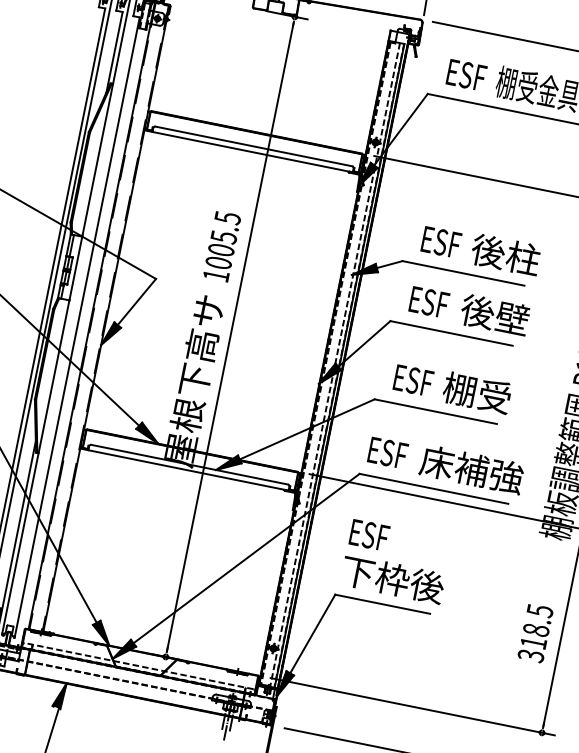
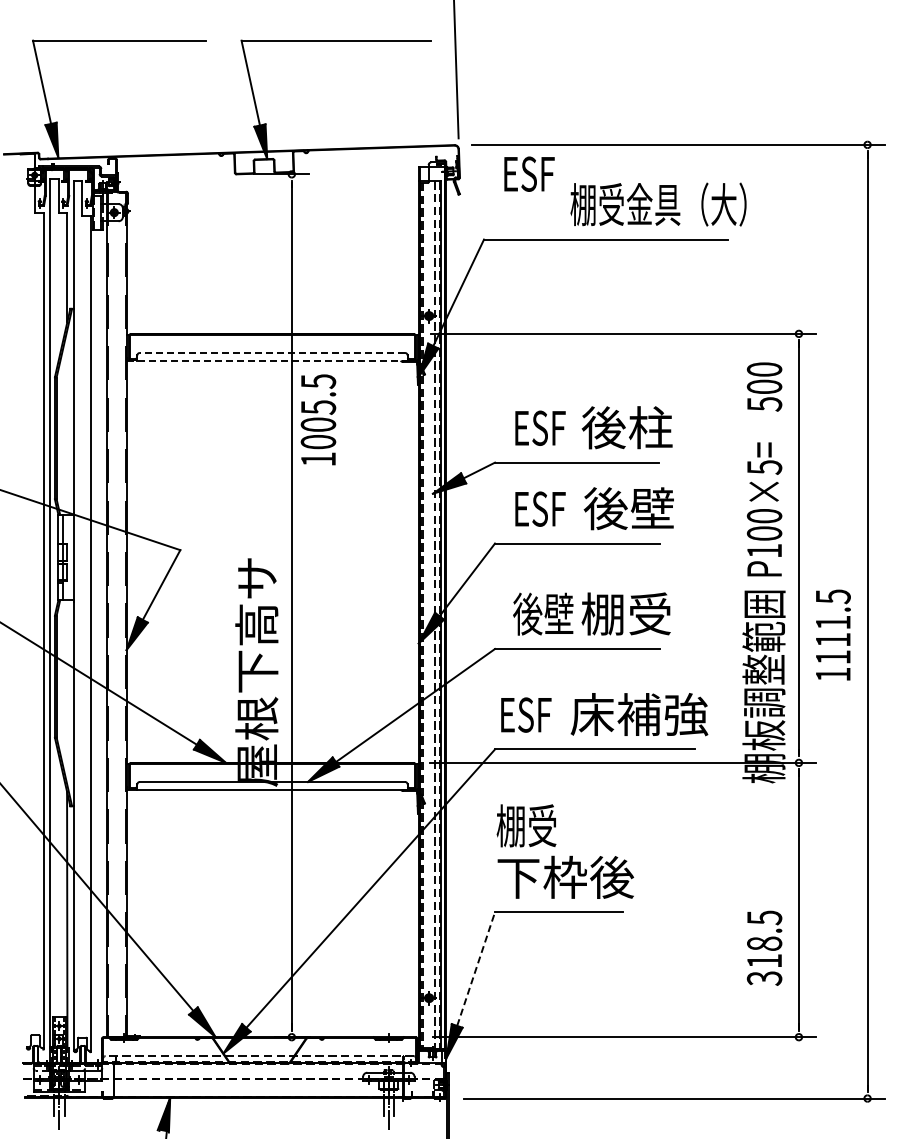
text: (466, 74) -> (529, 173), moved
line: (253, 146) -> (272, 352), solid -> dashed
line: (252, 152) -> (272, 360), solid -> dashed
text: (222, 246) -> (318, 419), moved
text: (415, 380) -> (543, 613), ESF -> 後壁
text: (371, 535) -> (526, 825), ESF -> 棚受
text: (535, 632) -> (764, 947), moved
line: (312, 634) -> (476, 969), solid -> dashed

